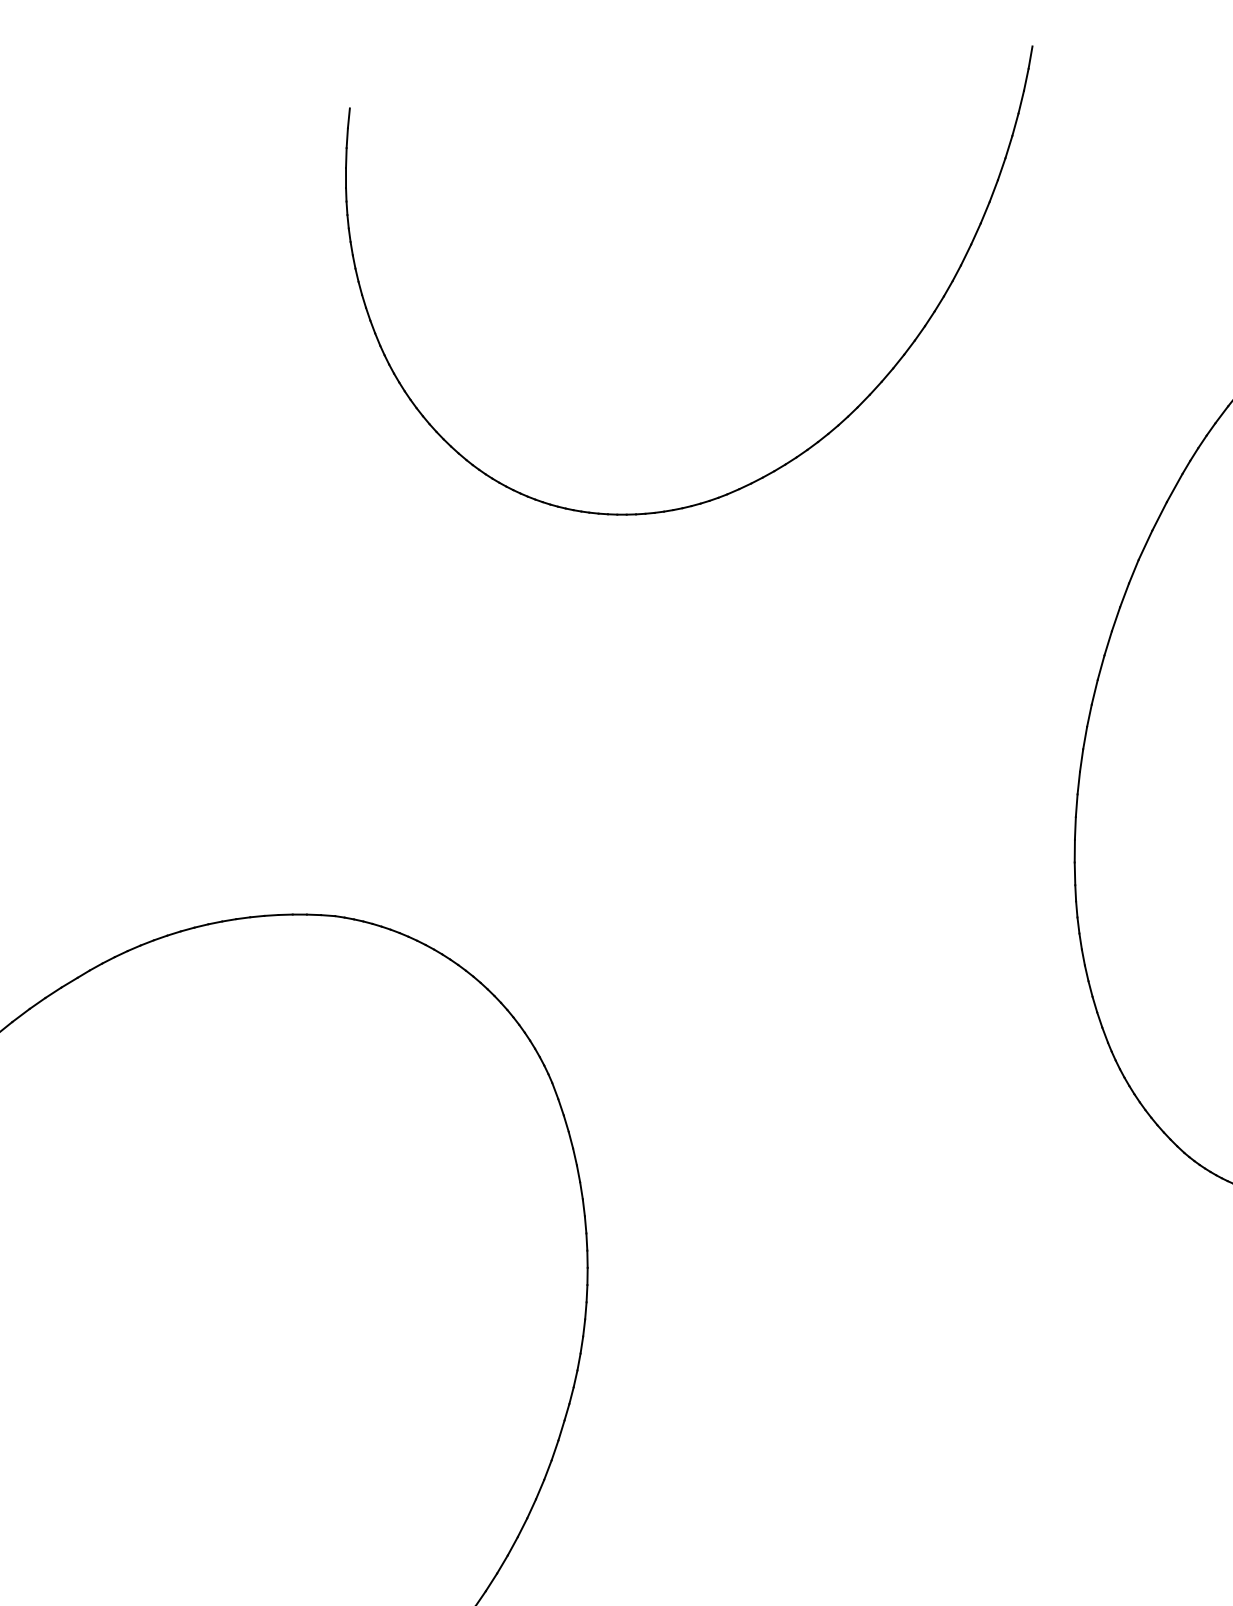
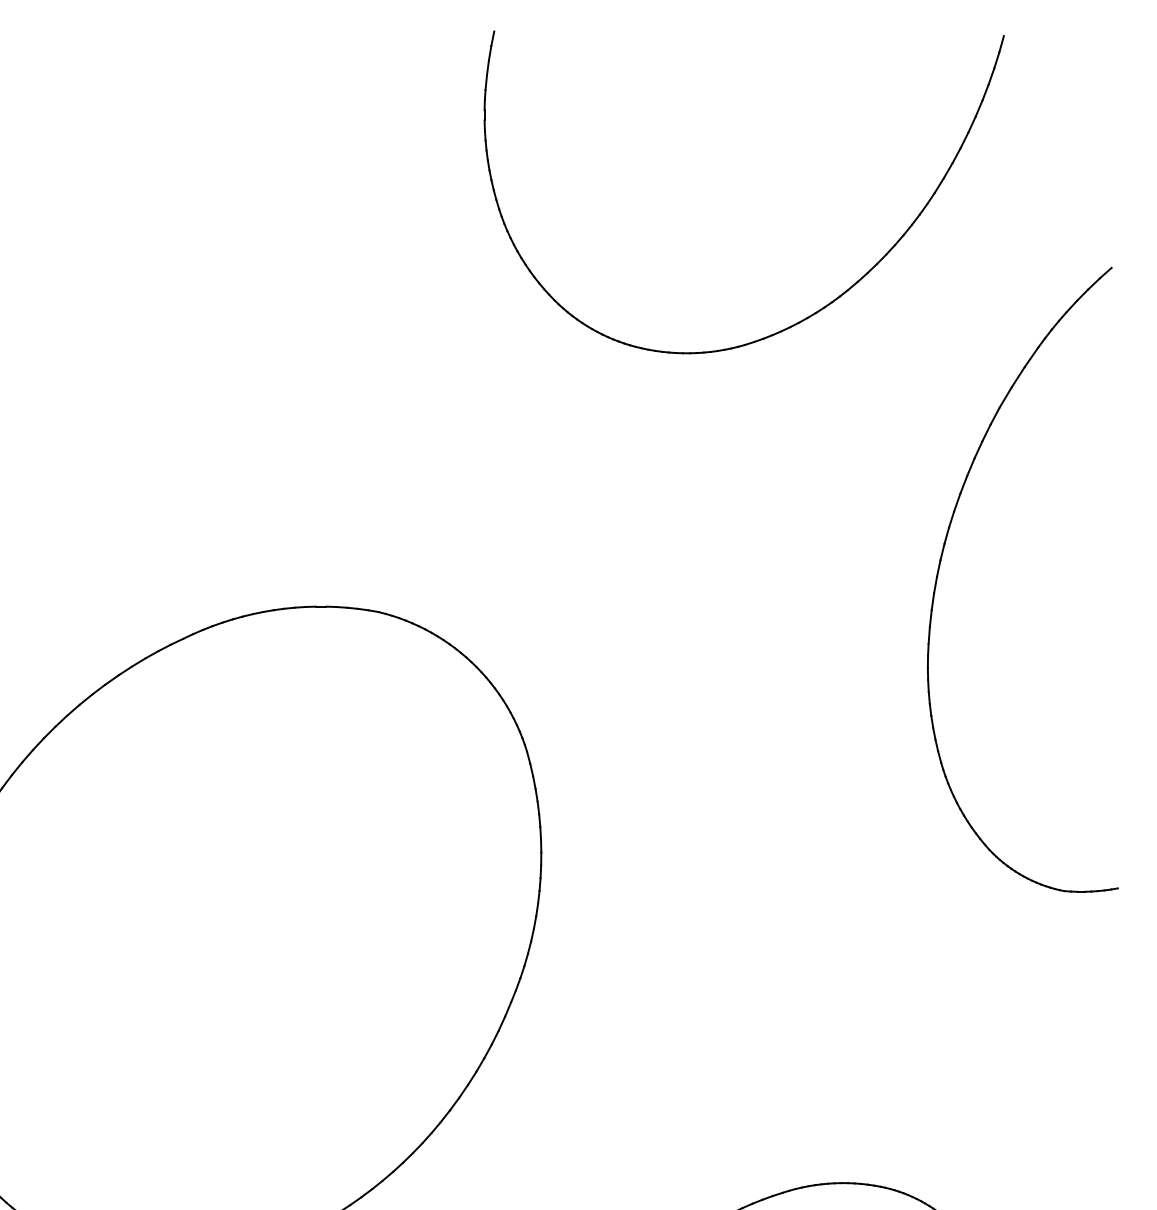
part: (827, 432) -> (823, 306), moved

